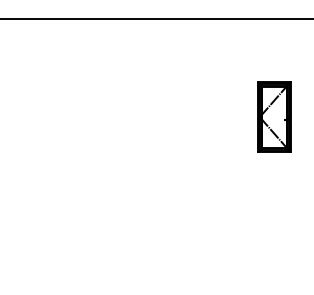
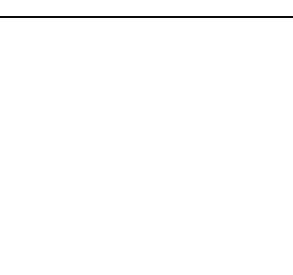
part: (273, 117) -> (255, 109), removed

